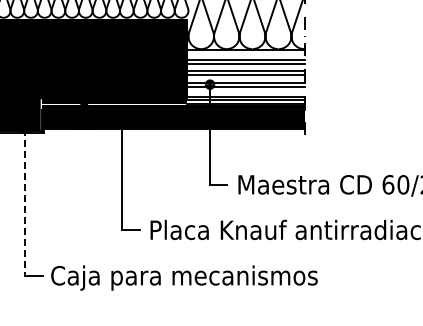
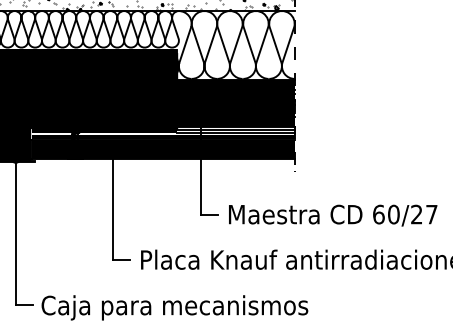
fill: (246, 72) -> (236, 102), added
line: (25, 202) -> (15, 232), dashed -> solid

